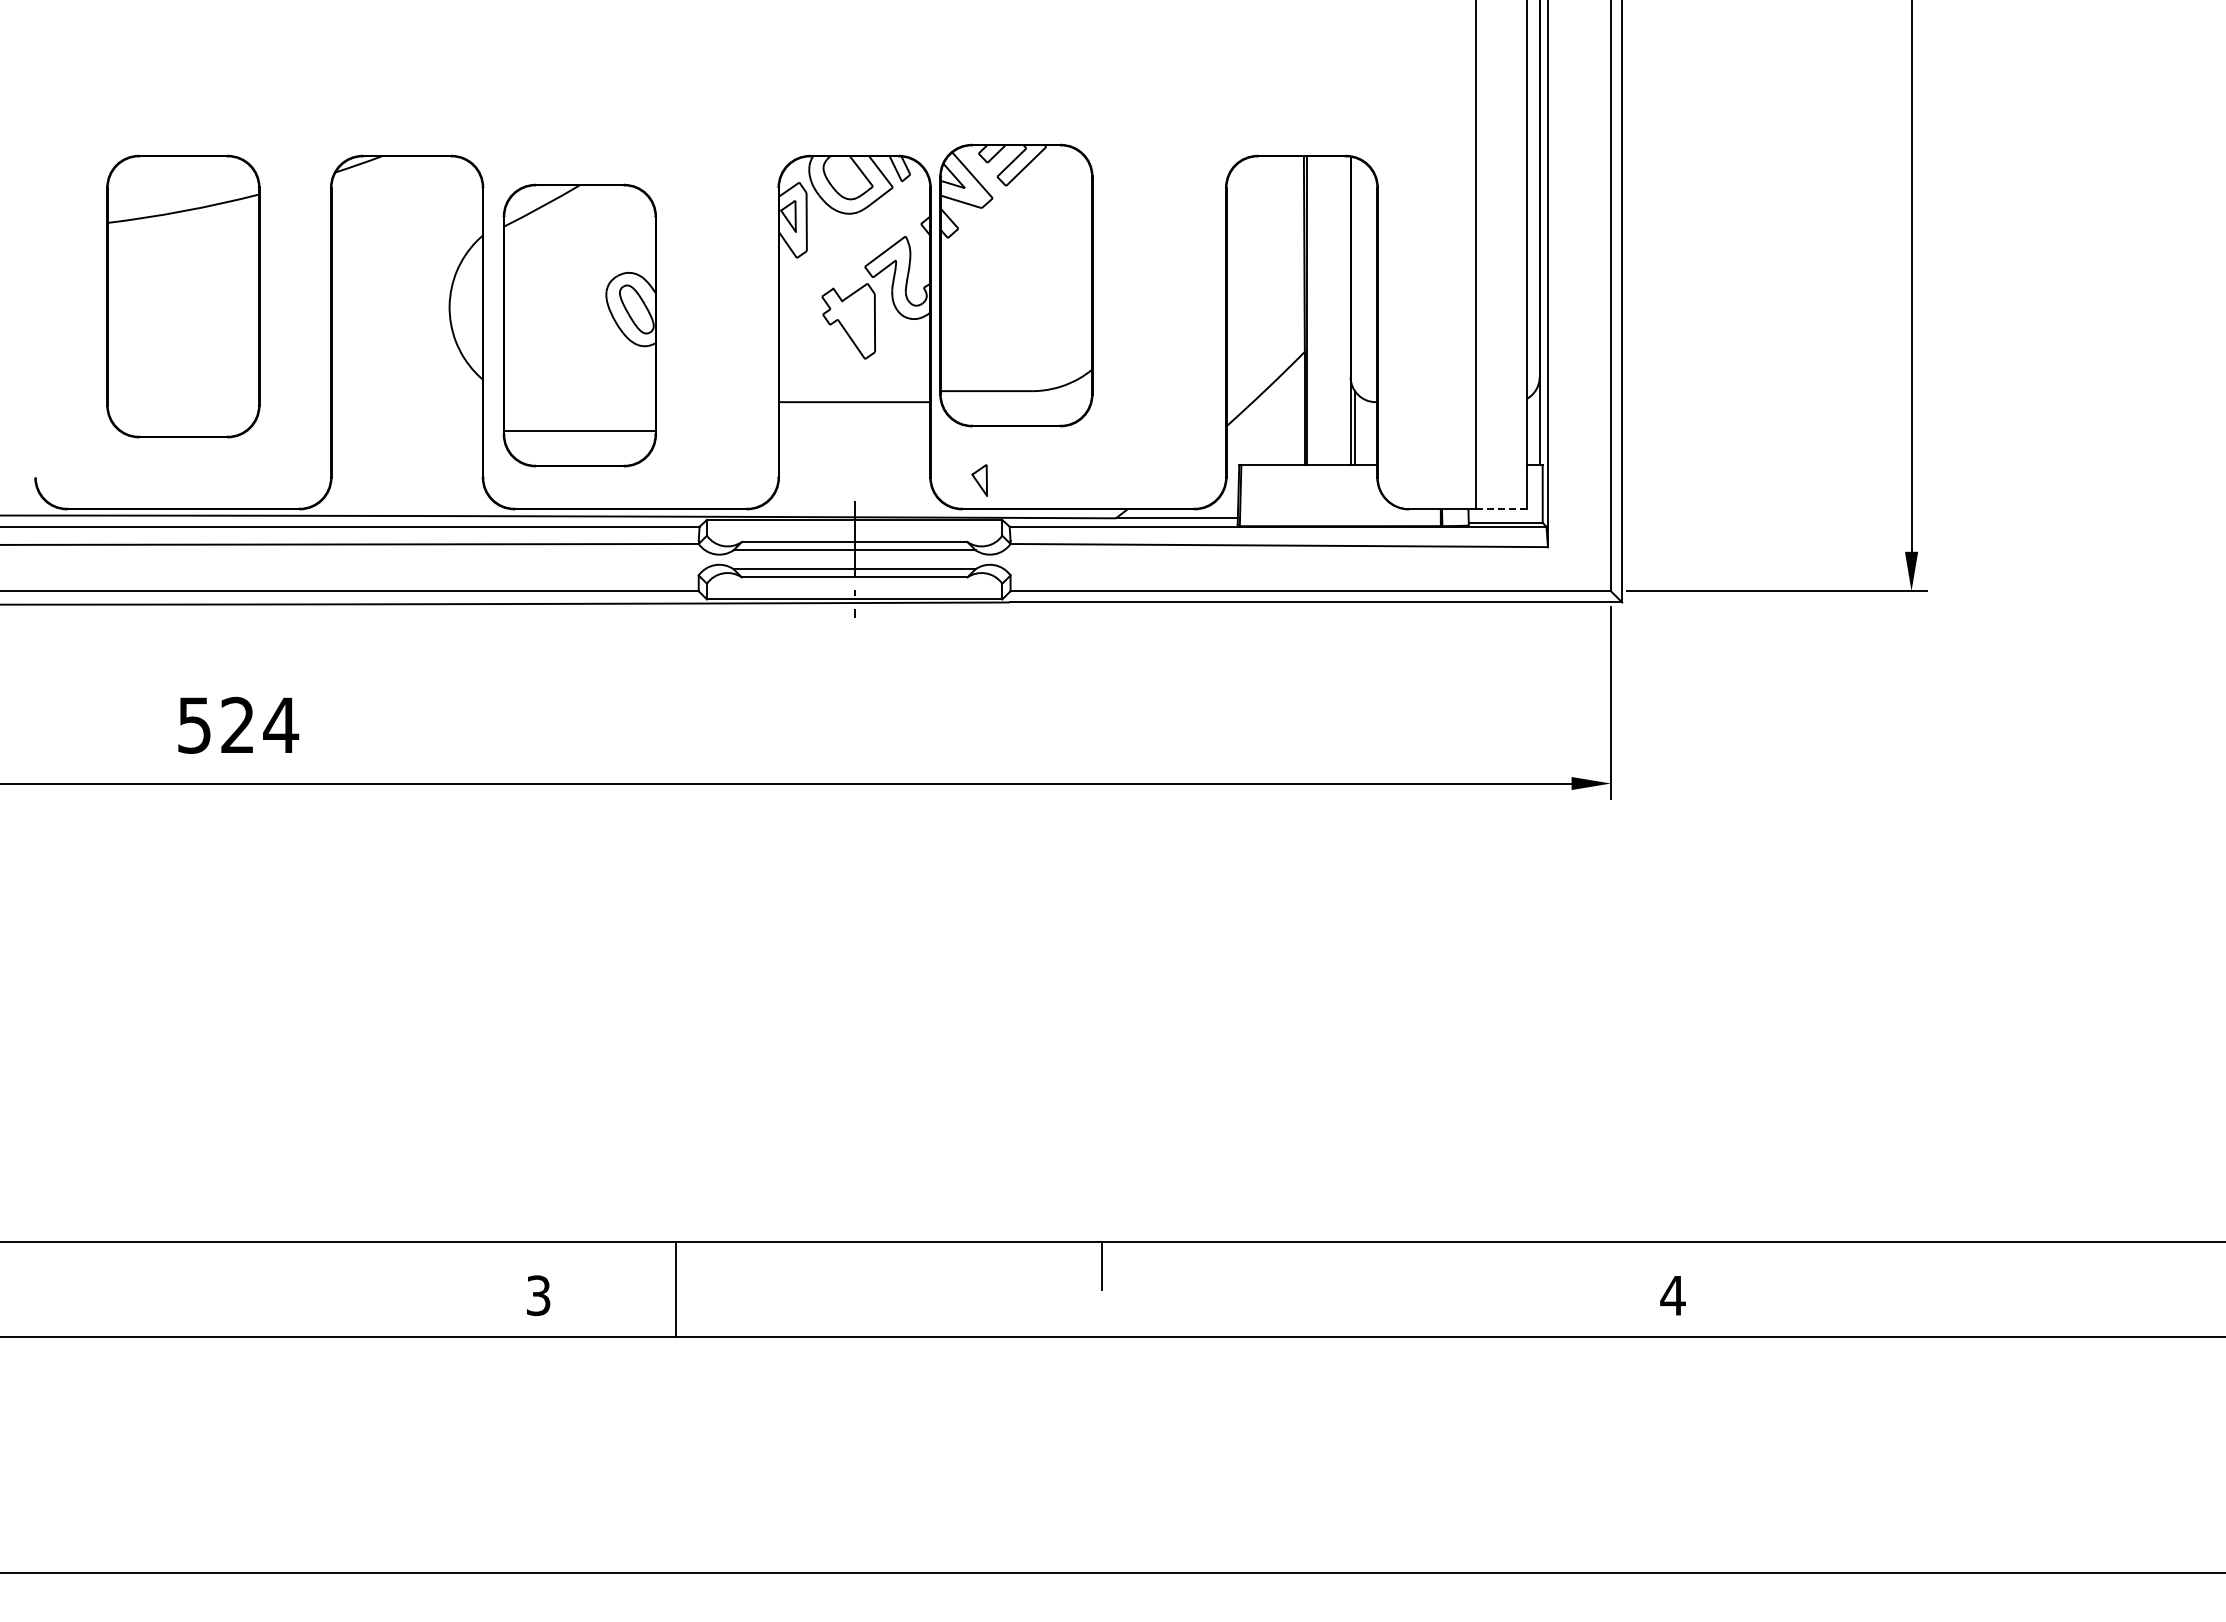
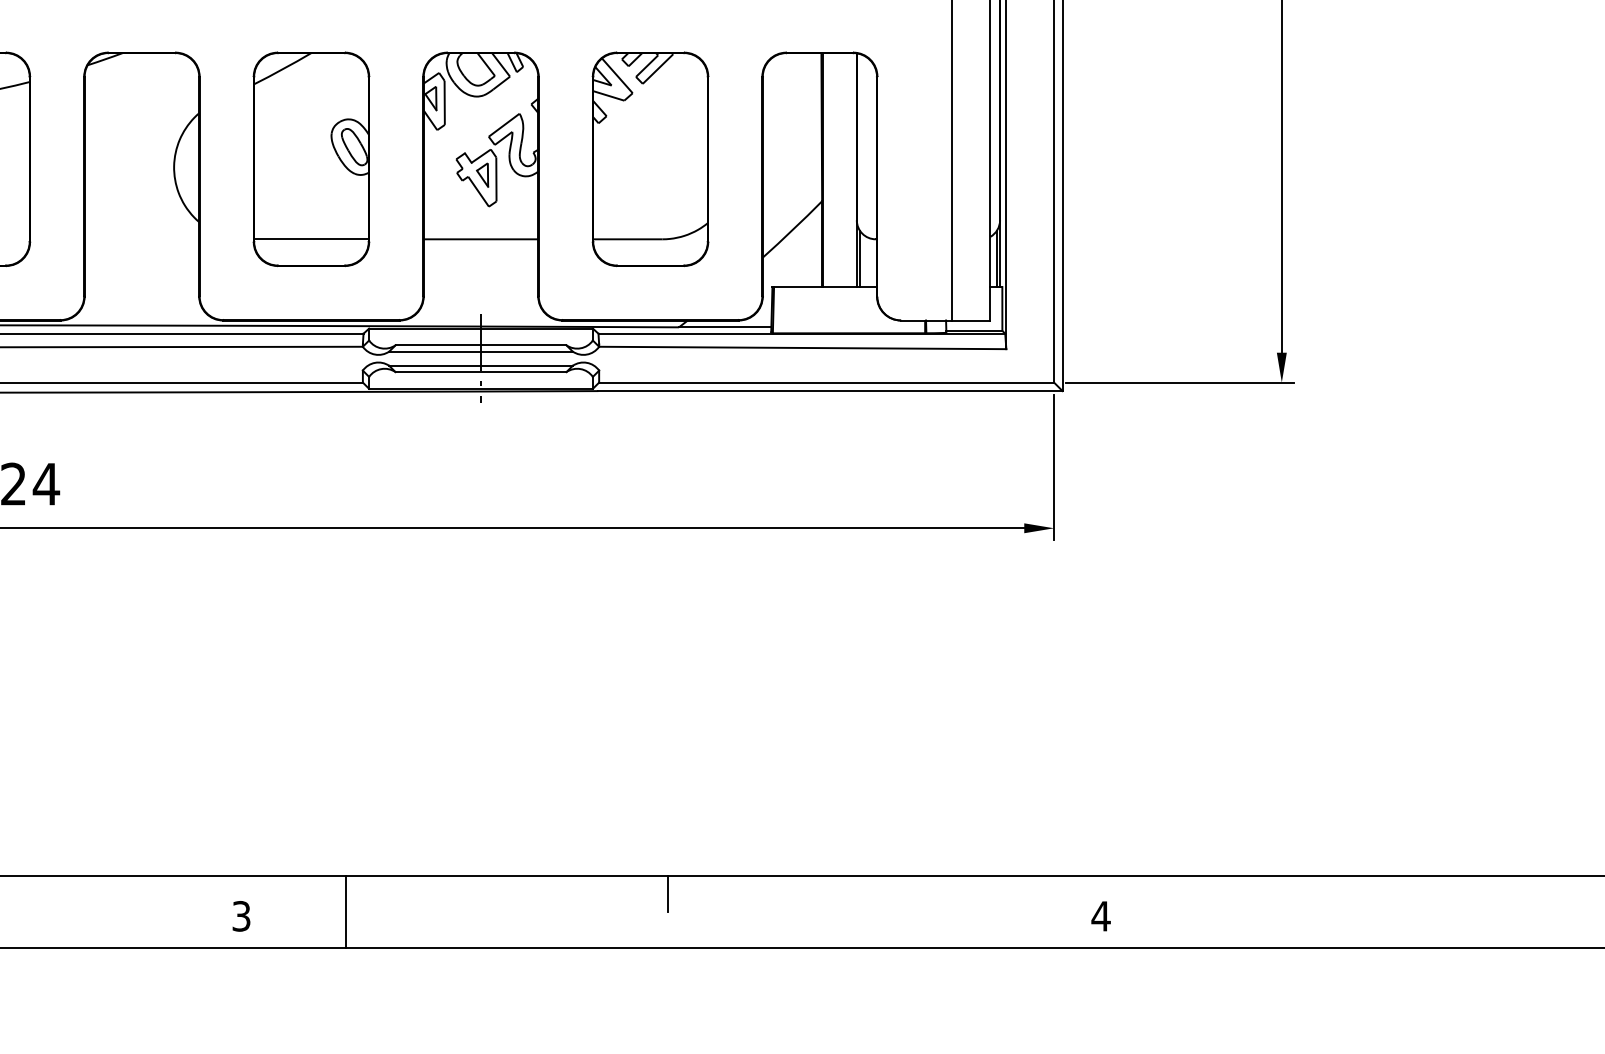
part: (1016, 285) -> (650, 159), moved
part: (579, 325) -> (311, 159), moved
line: (1535, 428) -> (996, 259), added
part: (979, 480) -> (482, 175), moved
line: (1501, 509) -> (971, 320), dashed -> solid

